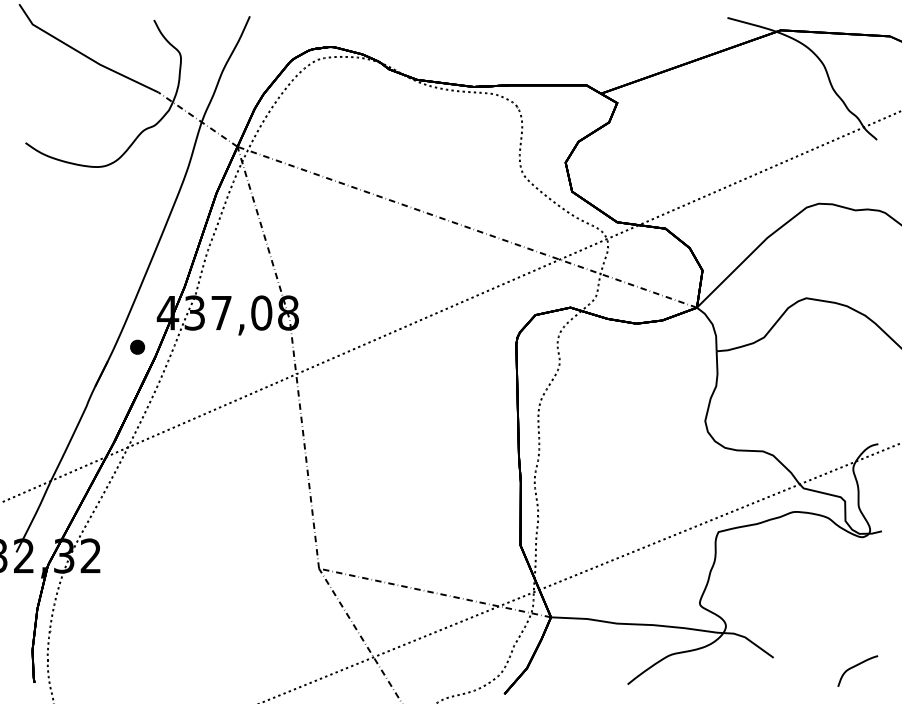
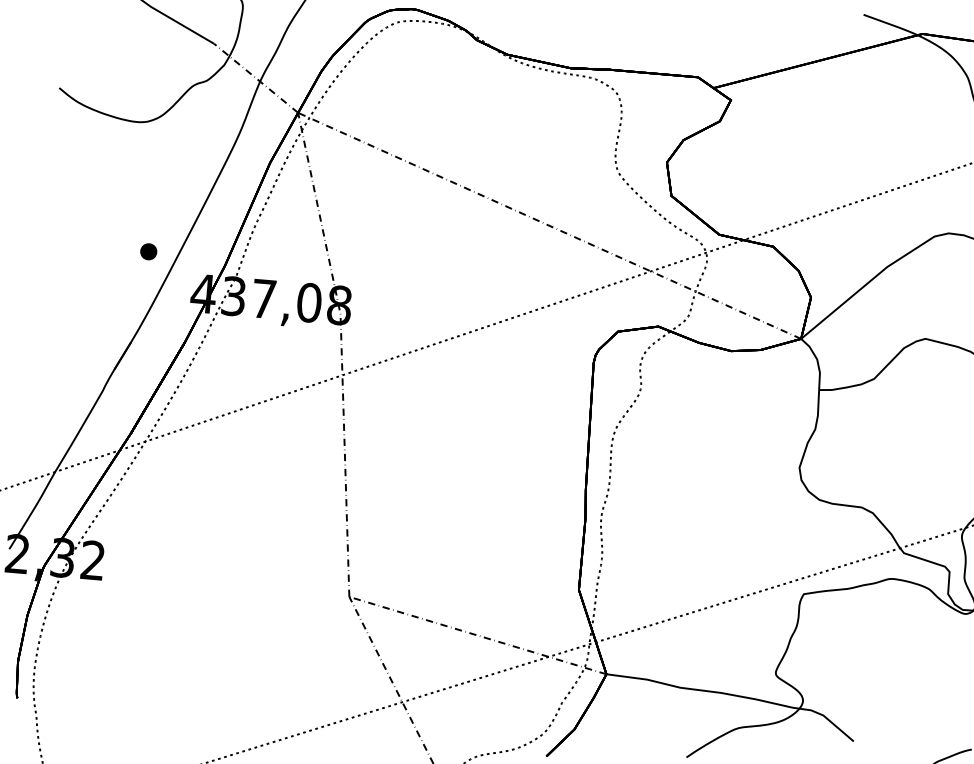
part: (137, 346) -> (148, 250), moved

